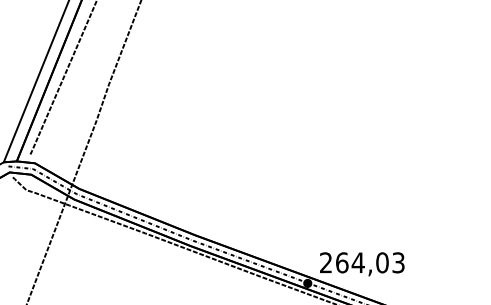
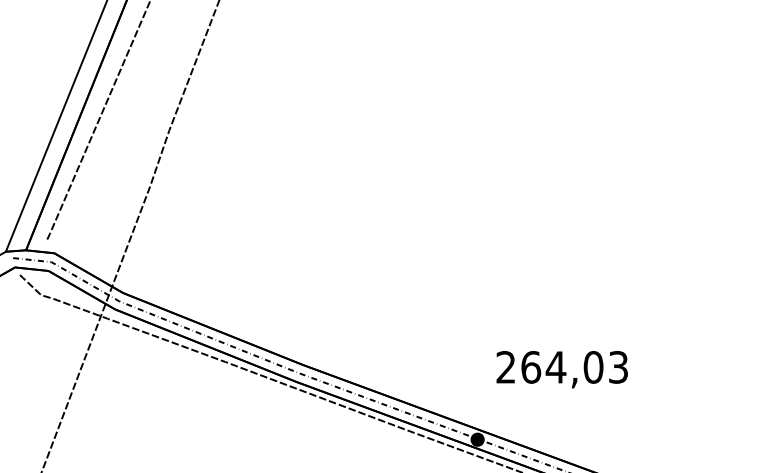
text: (362, 264) -> (562, 369), moved

